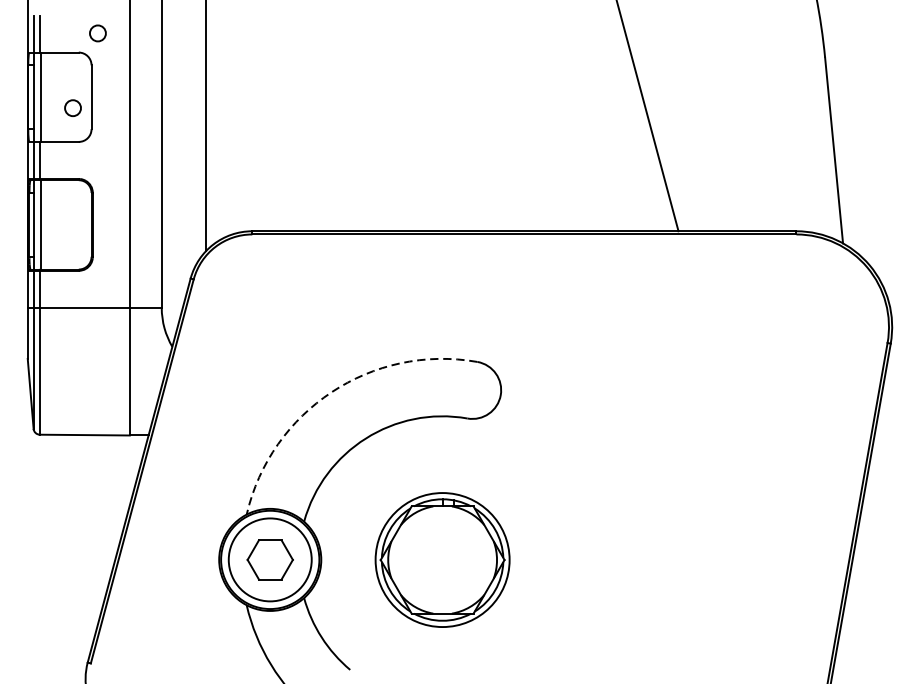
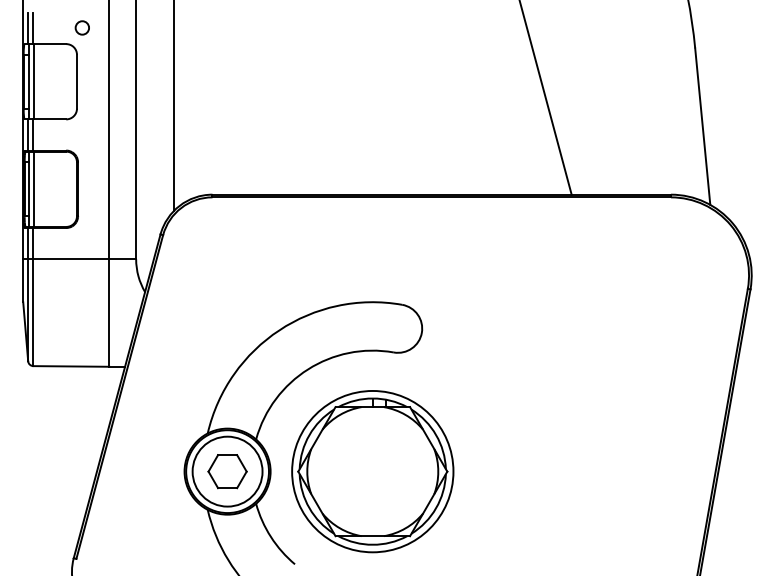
circle: (71, 107) -> (60, 90), removed
arc: (331, 392) -> (279, 330), dashed -> solid
part: (442, 559) -> (372, 471), size x1.43

